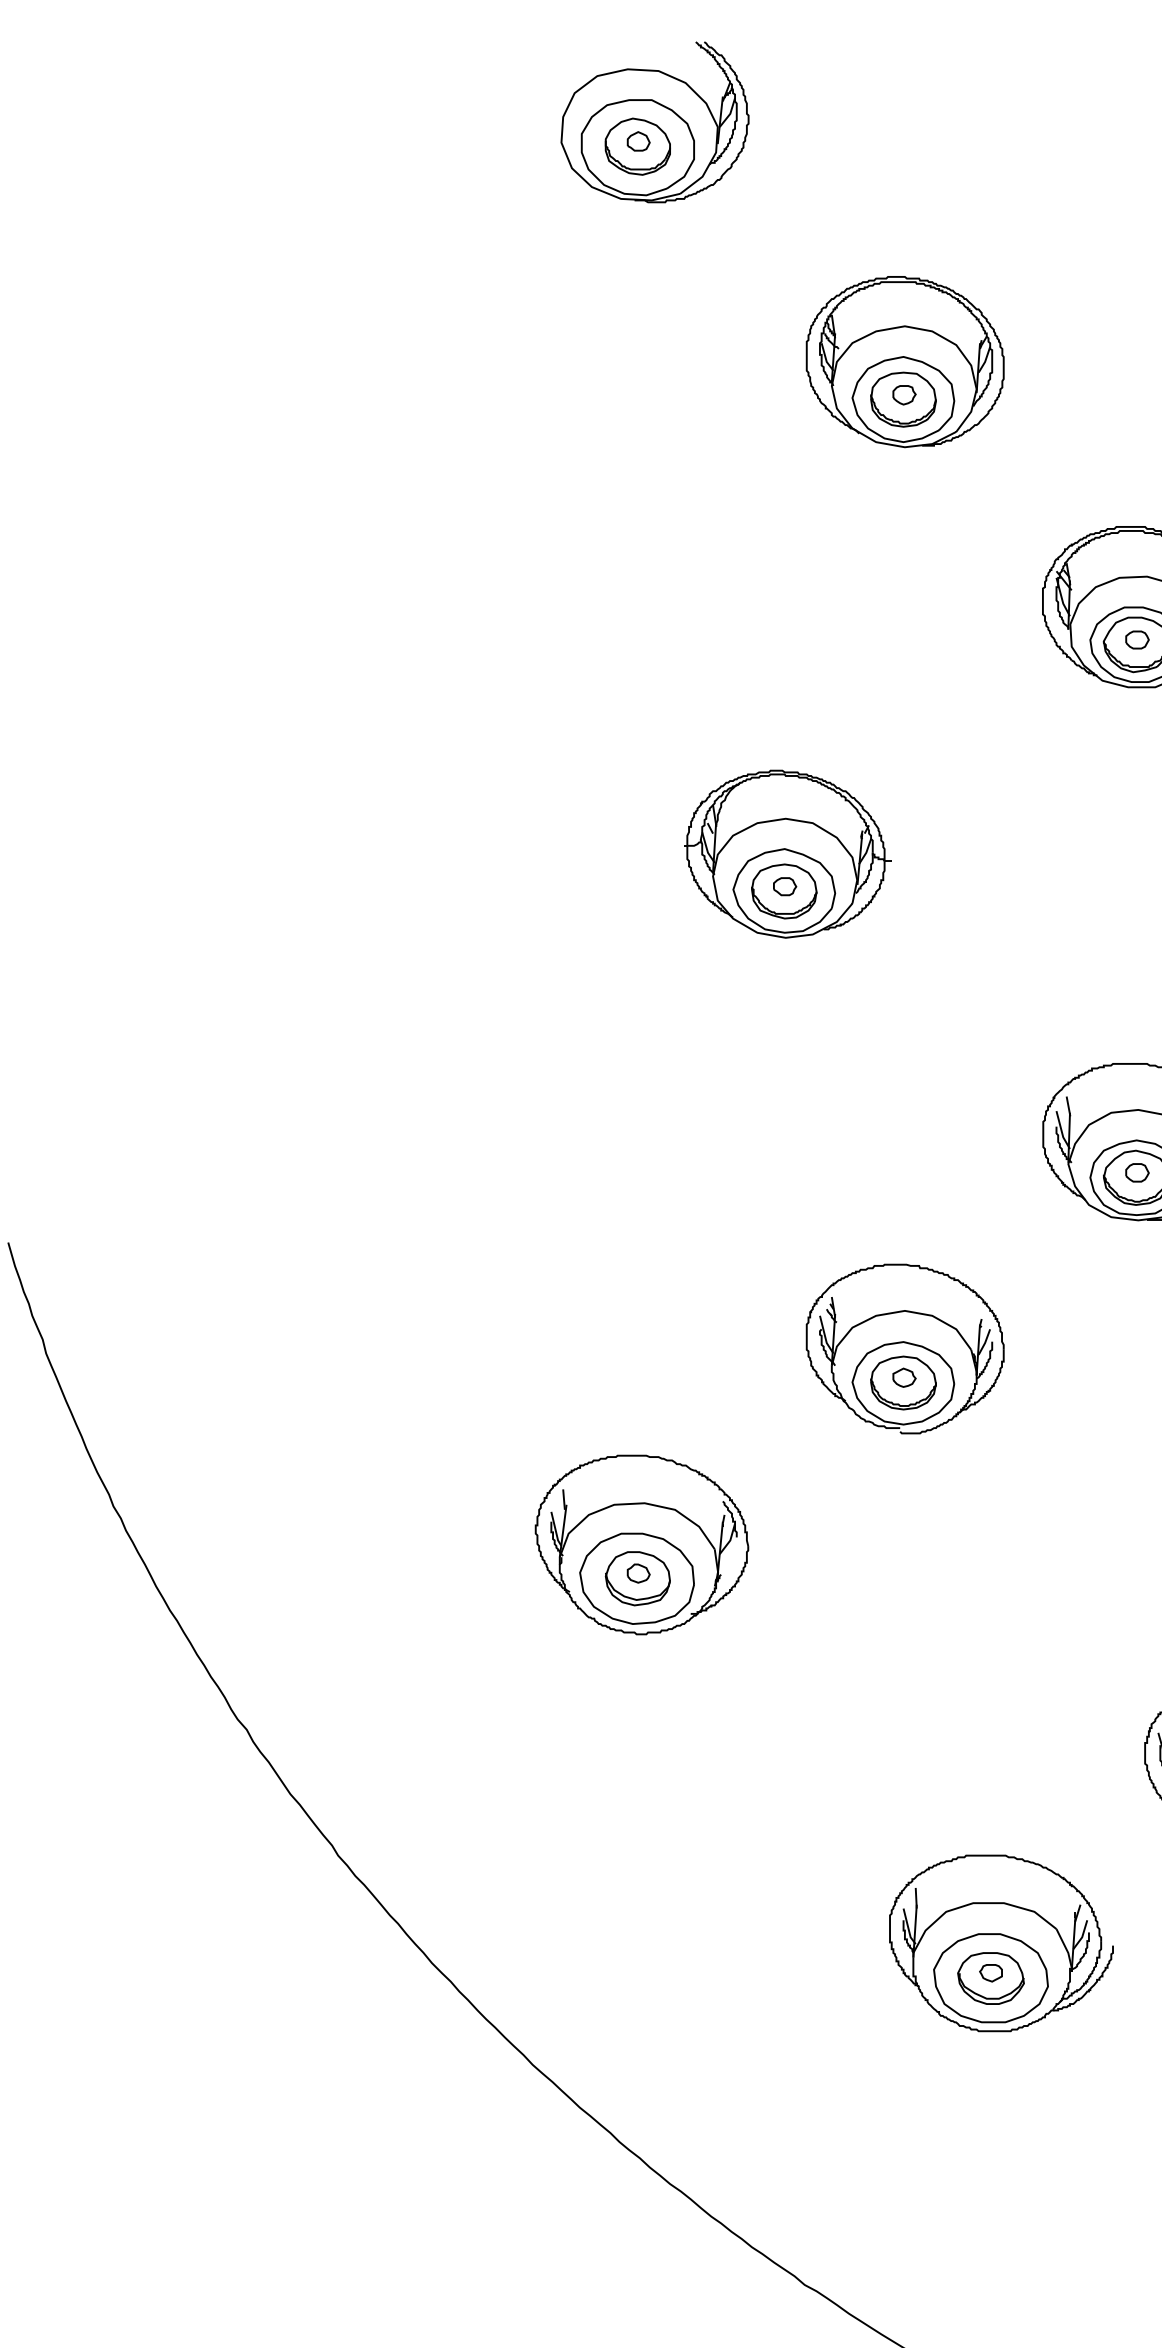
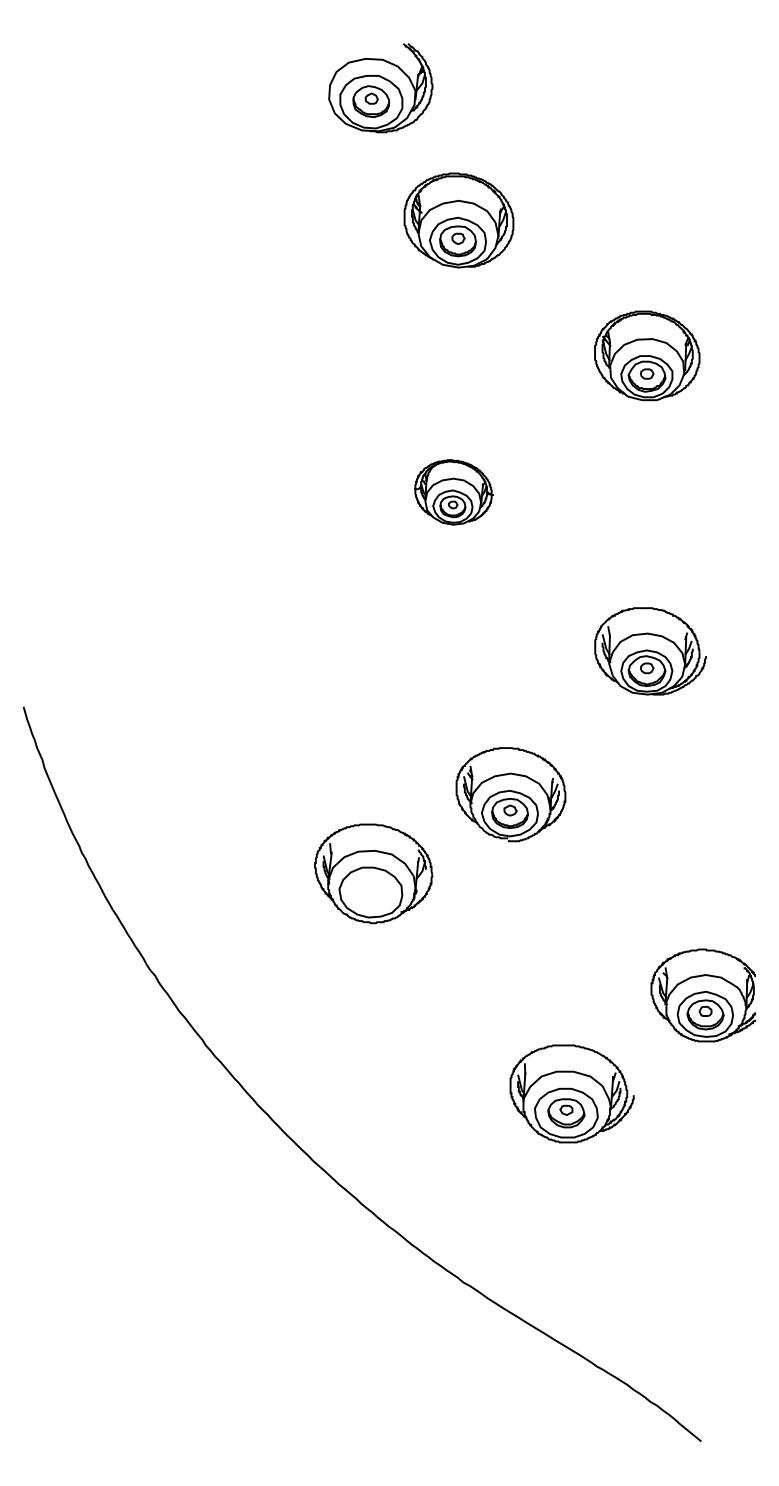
part: (904, 361) -> (458, 220), moved
part: (788, 854) -> (454, 492), size x0.7
part: (904, 1348) -> (510, 794), moved
part: (636, 1578) -> (370, 892), removed

